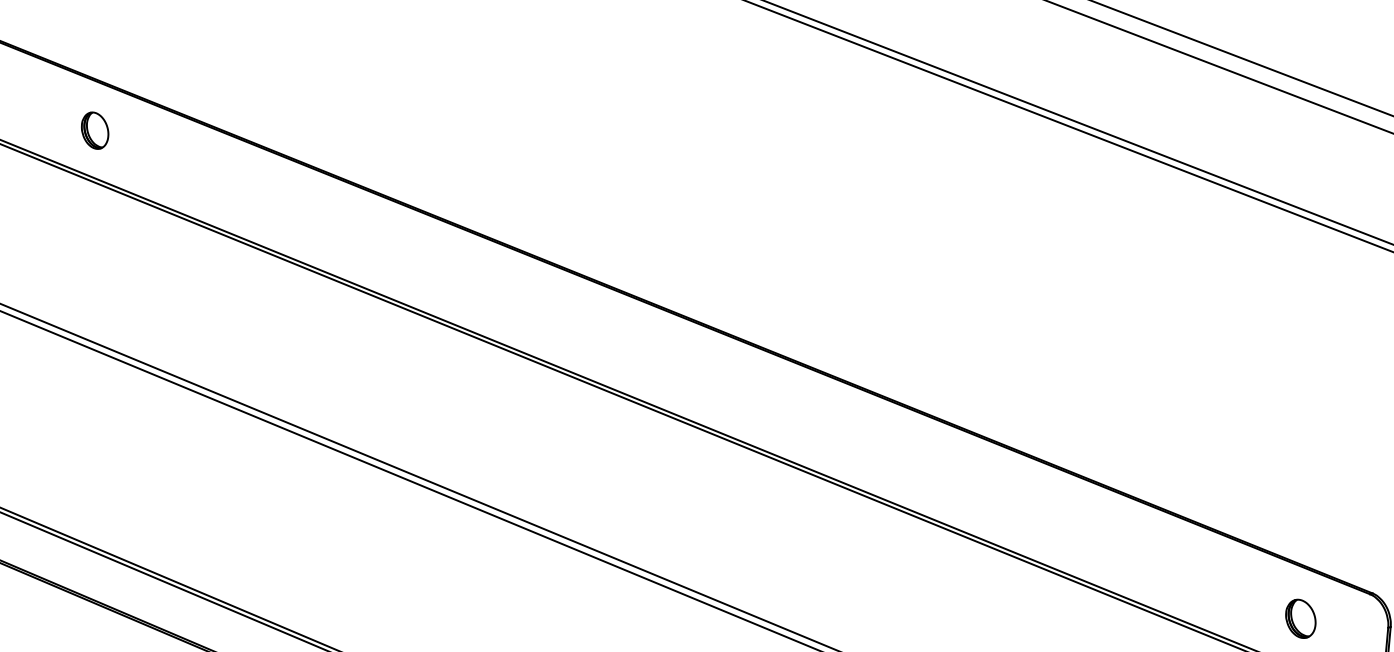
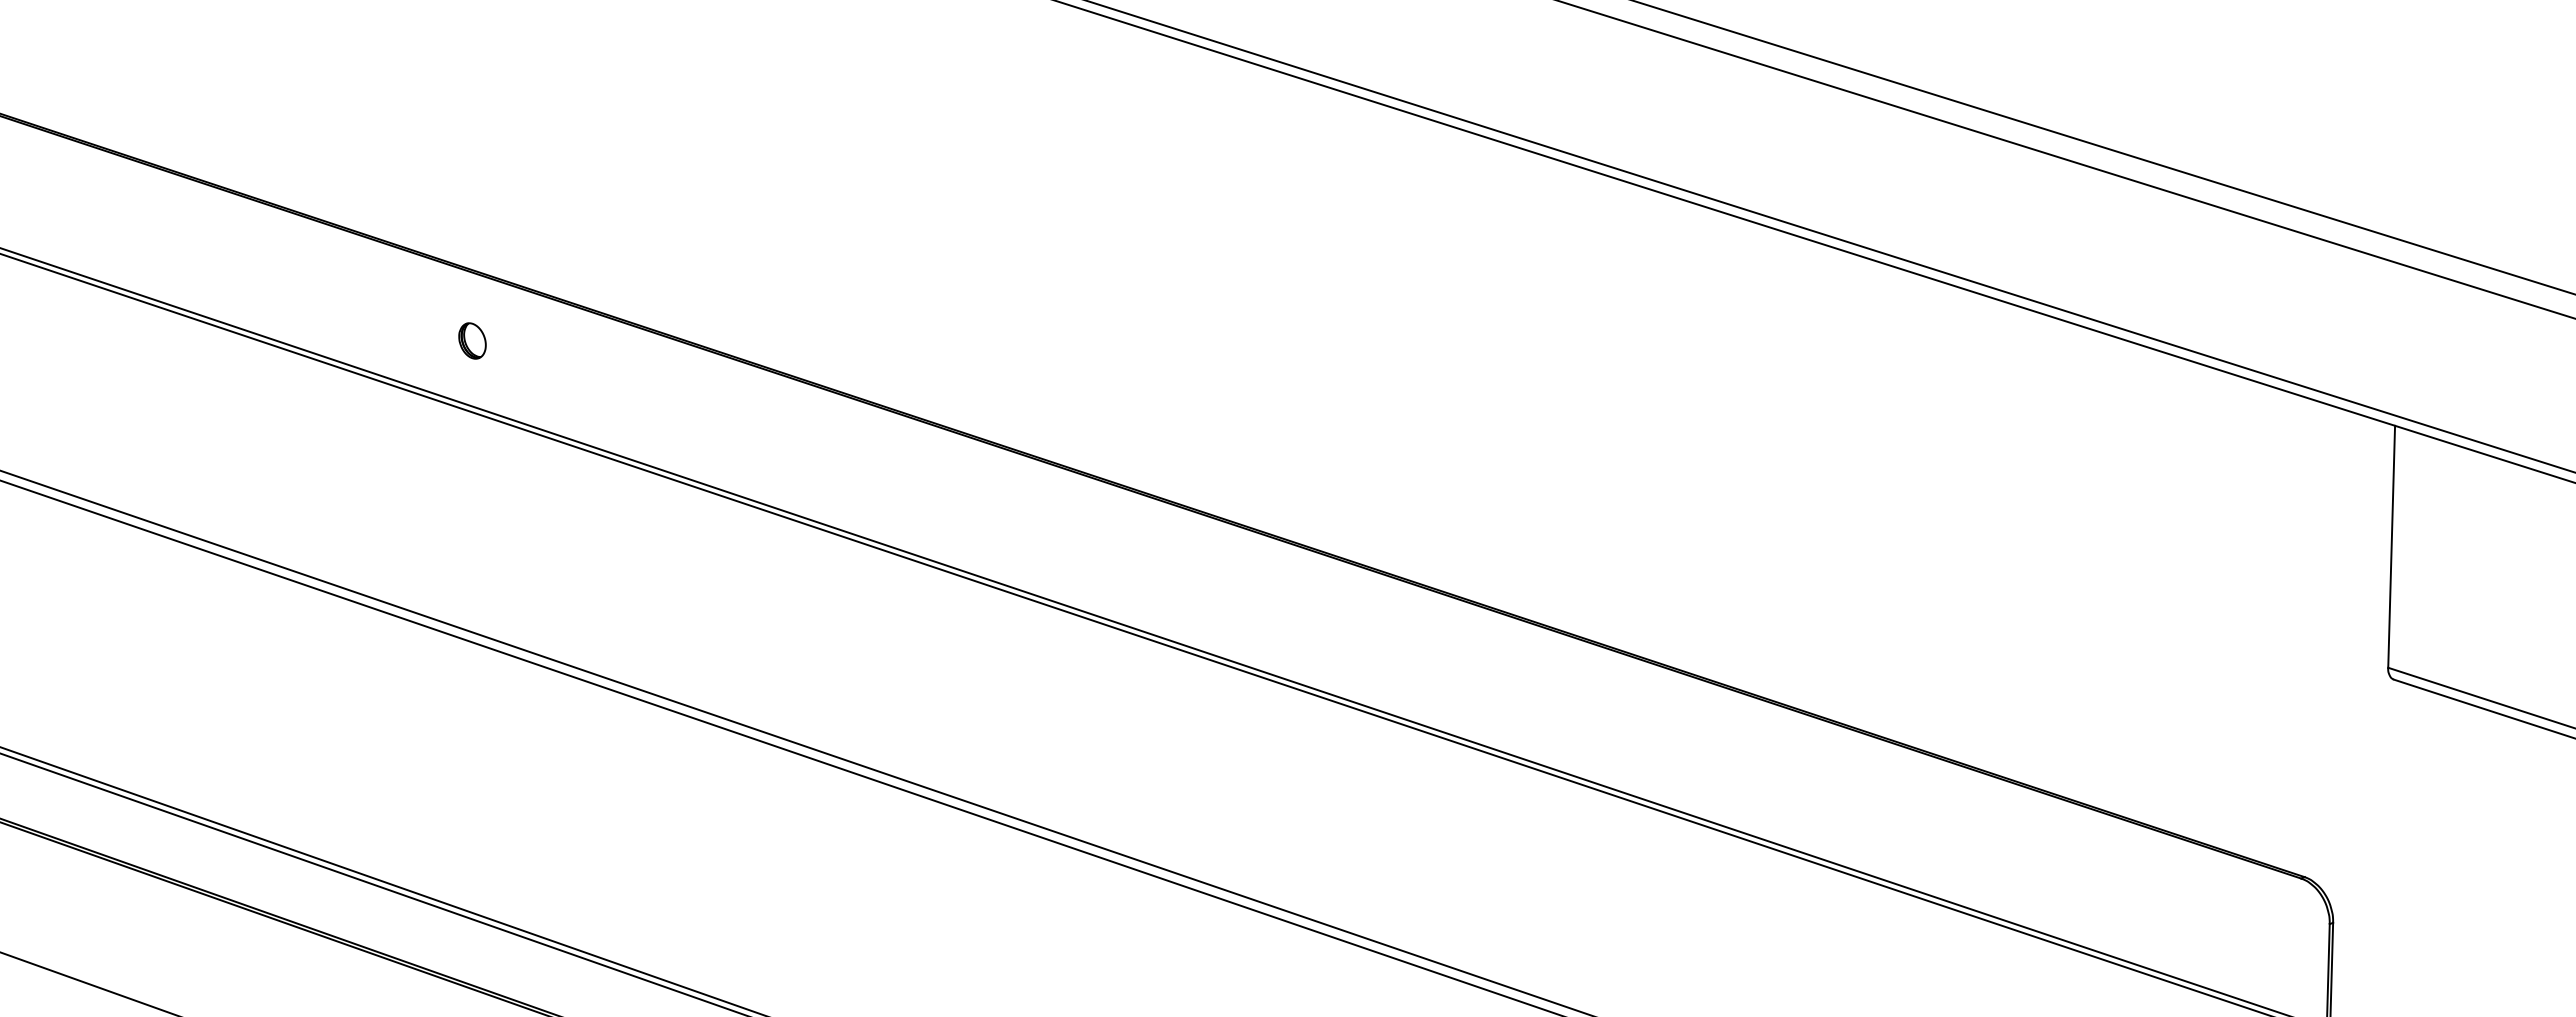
part: (95, 130) -> (472, 340), size x0.7
part: (1300, 618) -> (2206, 918), removed

